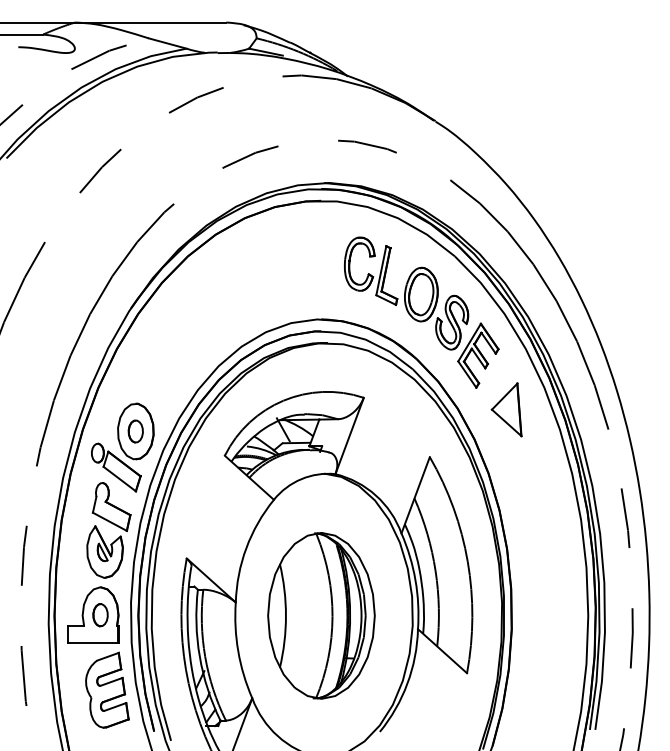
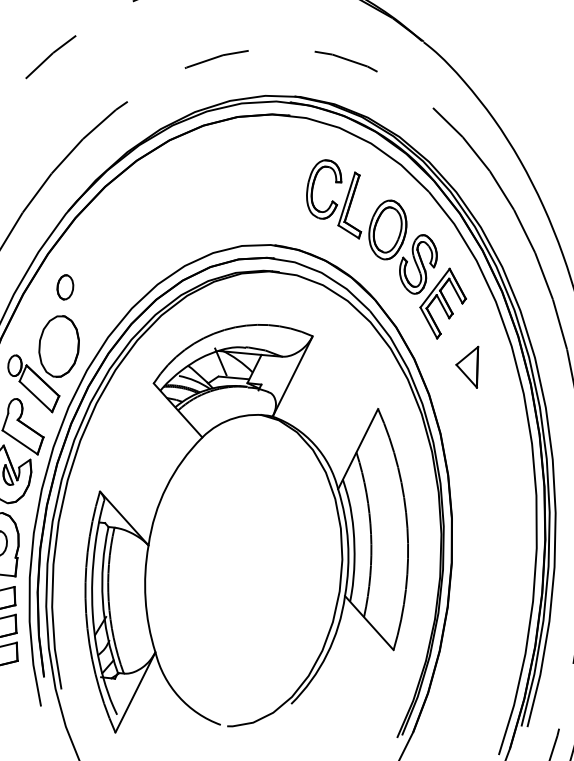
part: (506, 409) -> (467, 365), size x0.7
part: (135, 431) -> (65, 287), moved
part: (321, 615) -> (240, 569), removed

